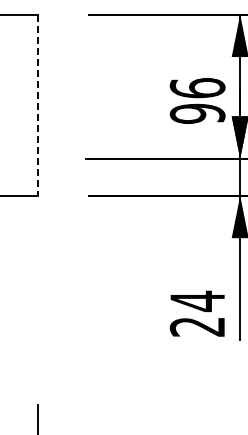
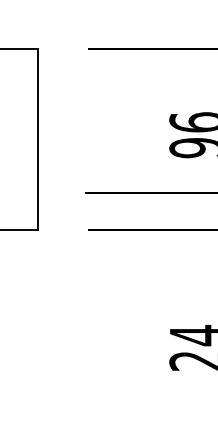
line: (38, 105) -> (37, 139), dashed -> solid

